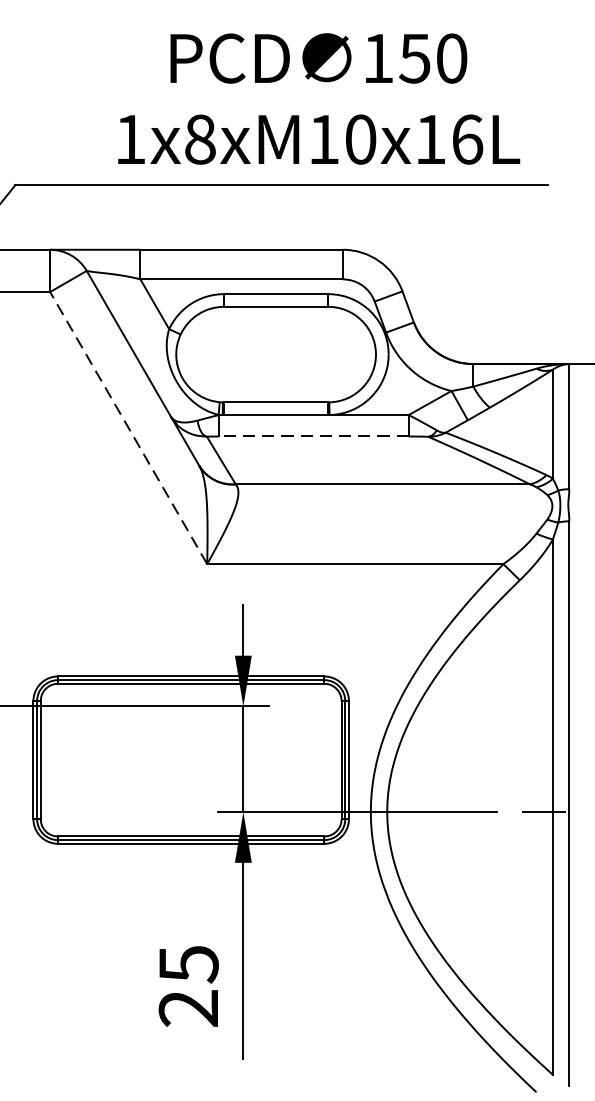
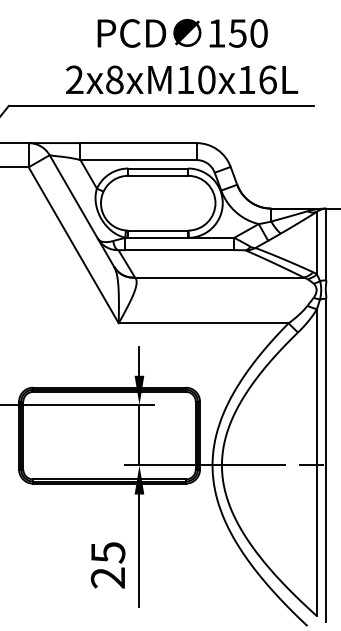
text: (130, 138) -> (74, 79), 1x8xM10x16L -> 2x8xM10x16L
line: (128, 426) -> (73, 244), dashed -> solid
line: (313, 437) -> (179, 250), dashed -> solid

